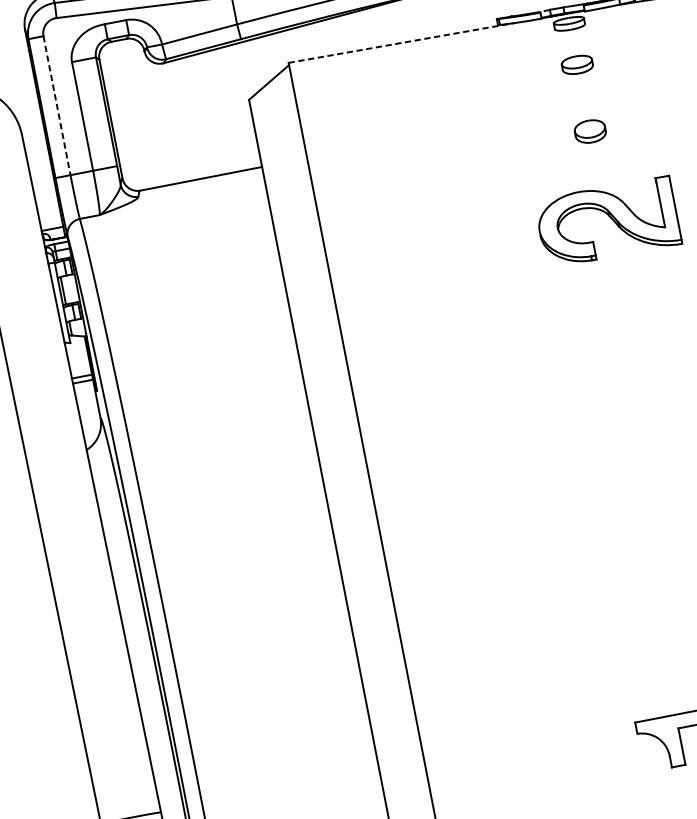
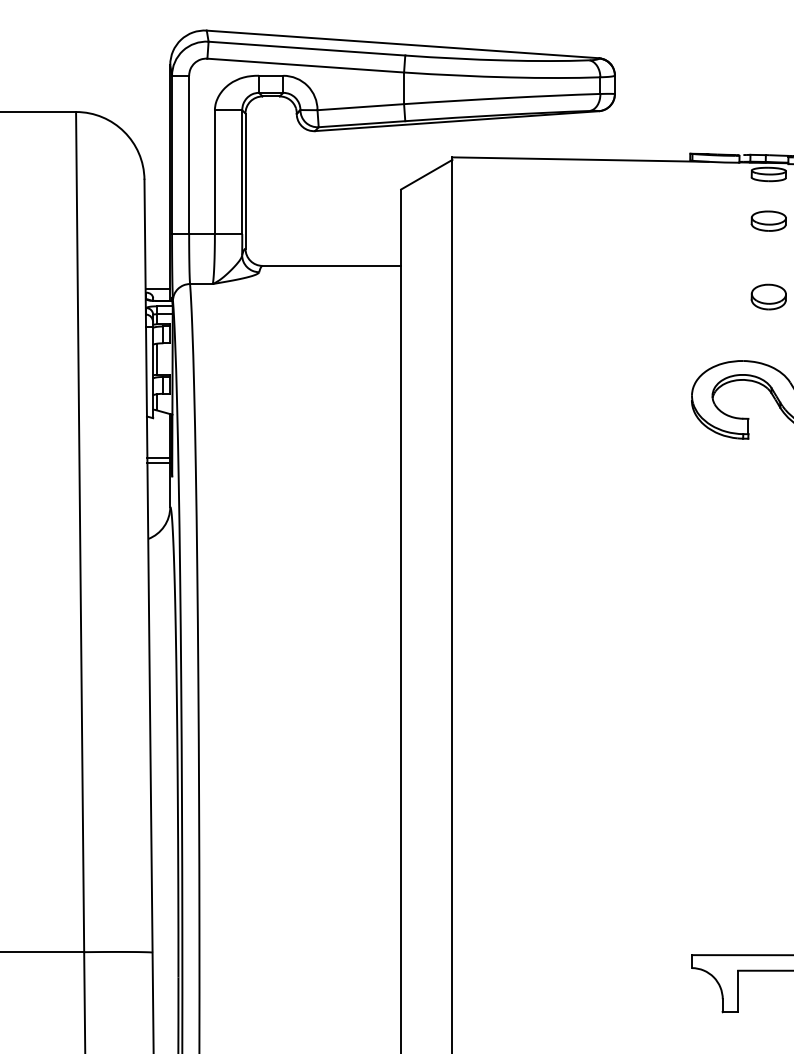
line: (402, 42) -> (581, 159), dashed -> solid
line: (57, 106) -> (189, 155), dashed -> solid

